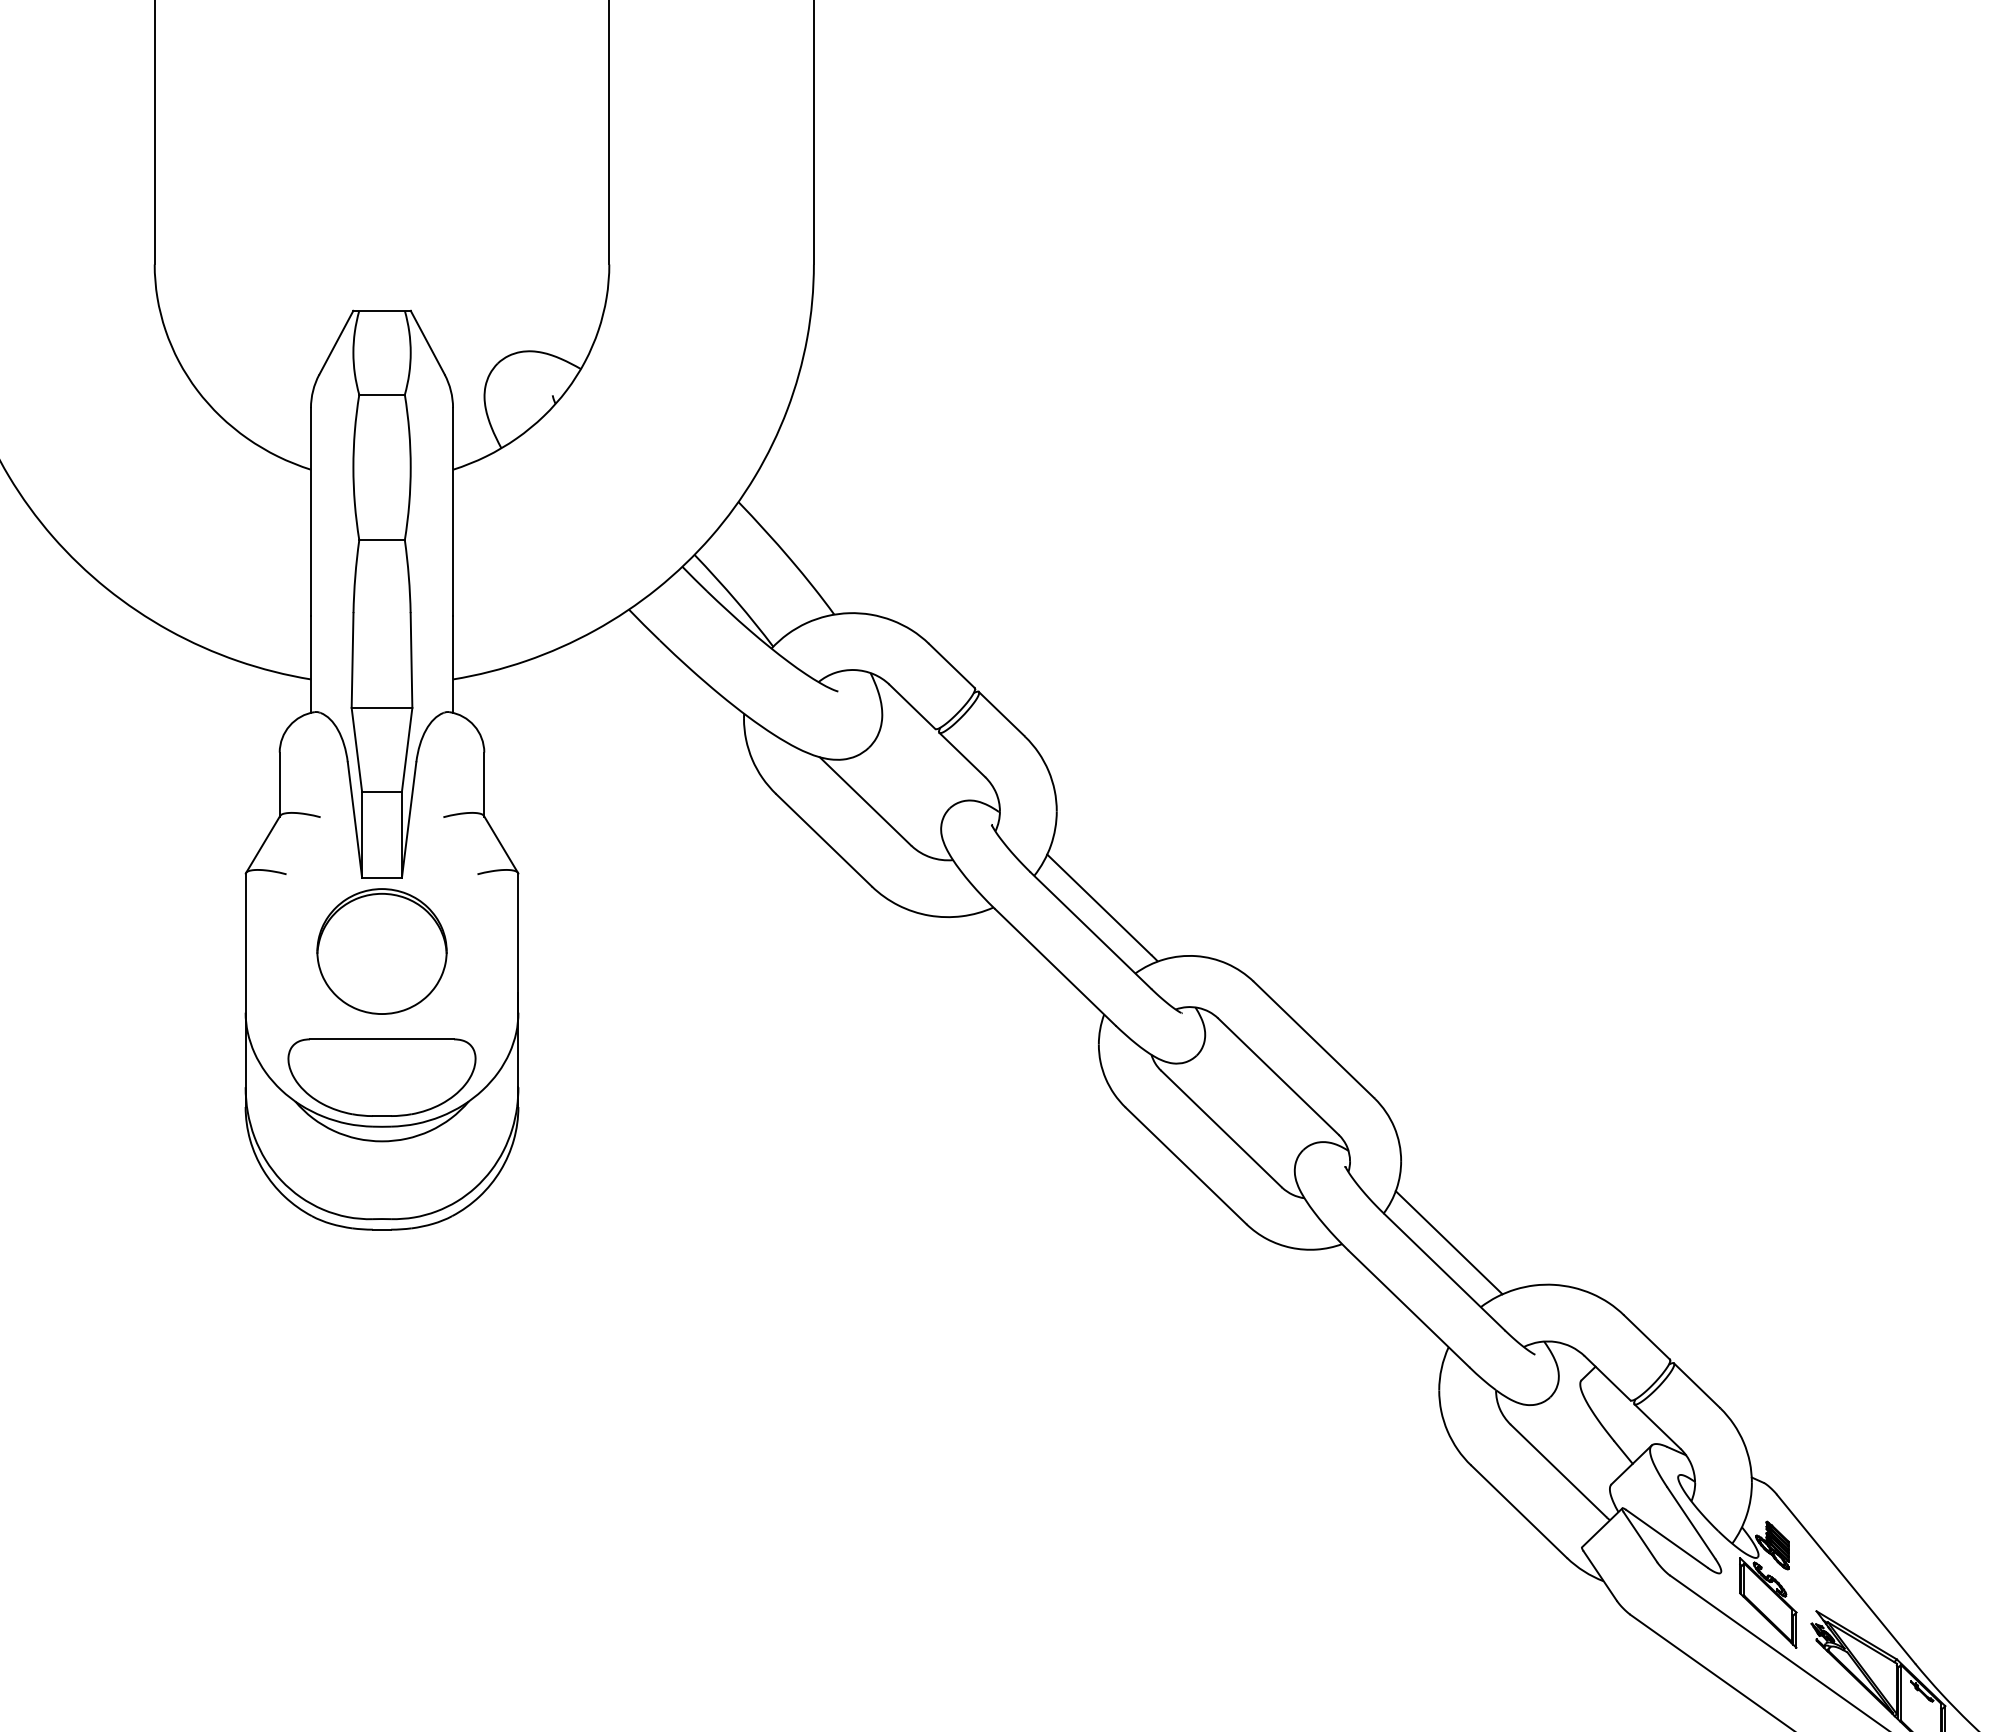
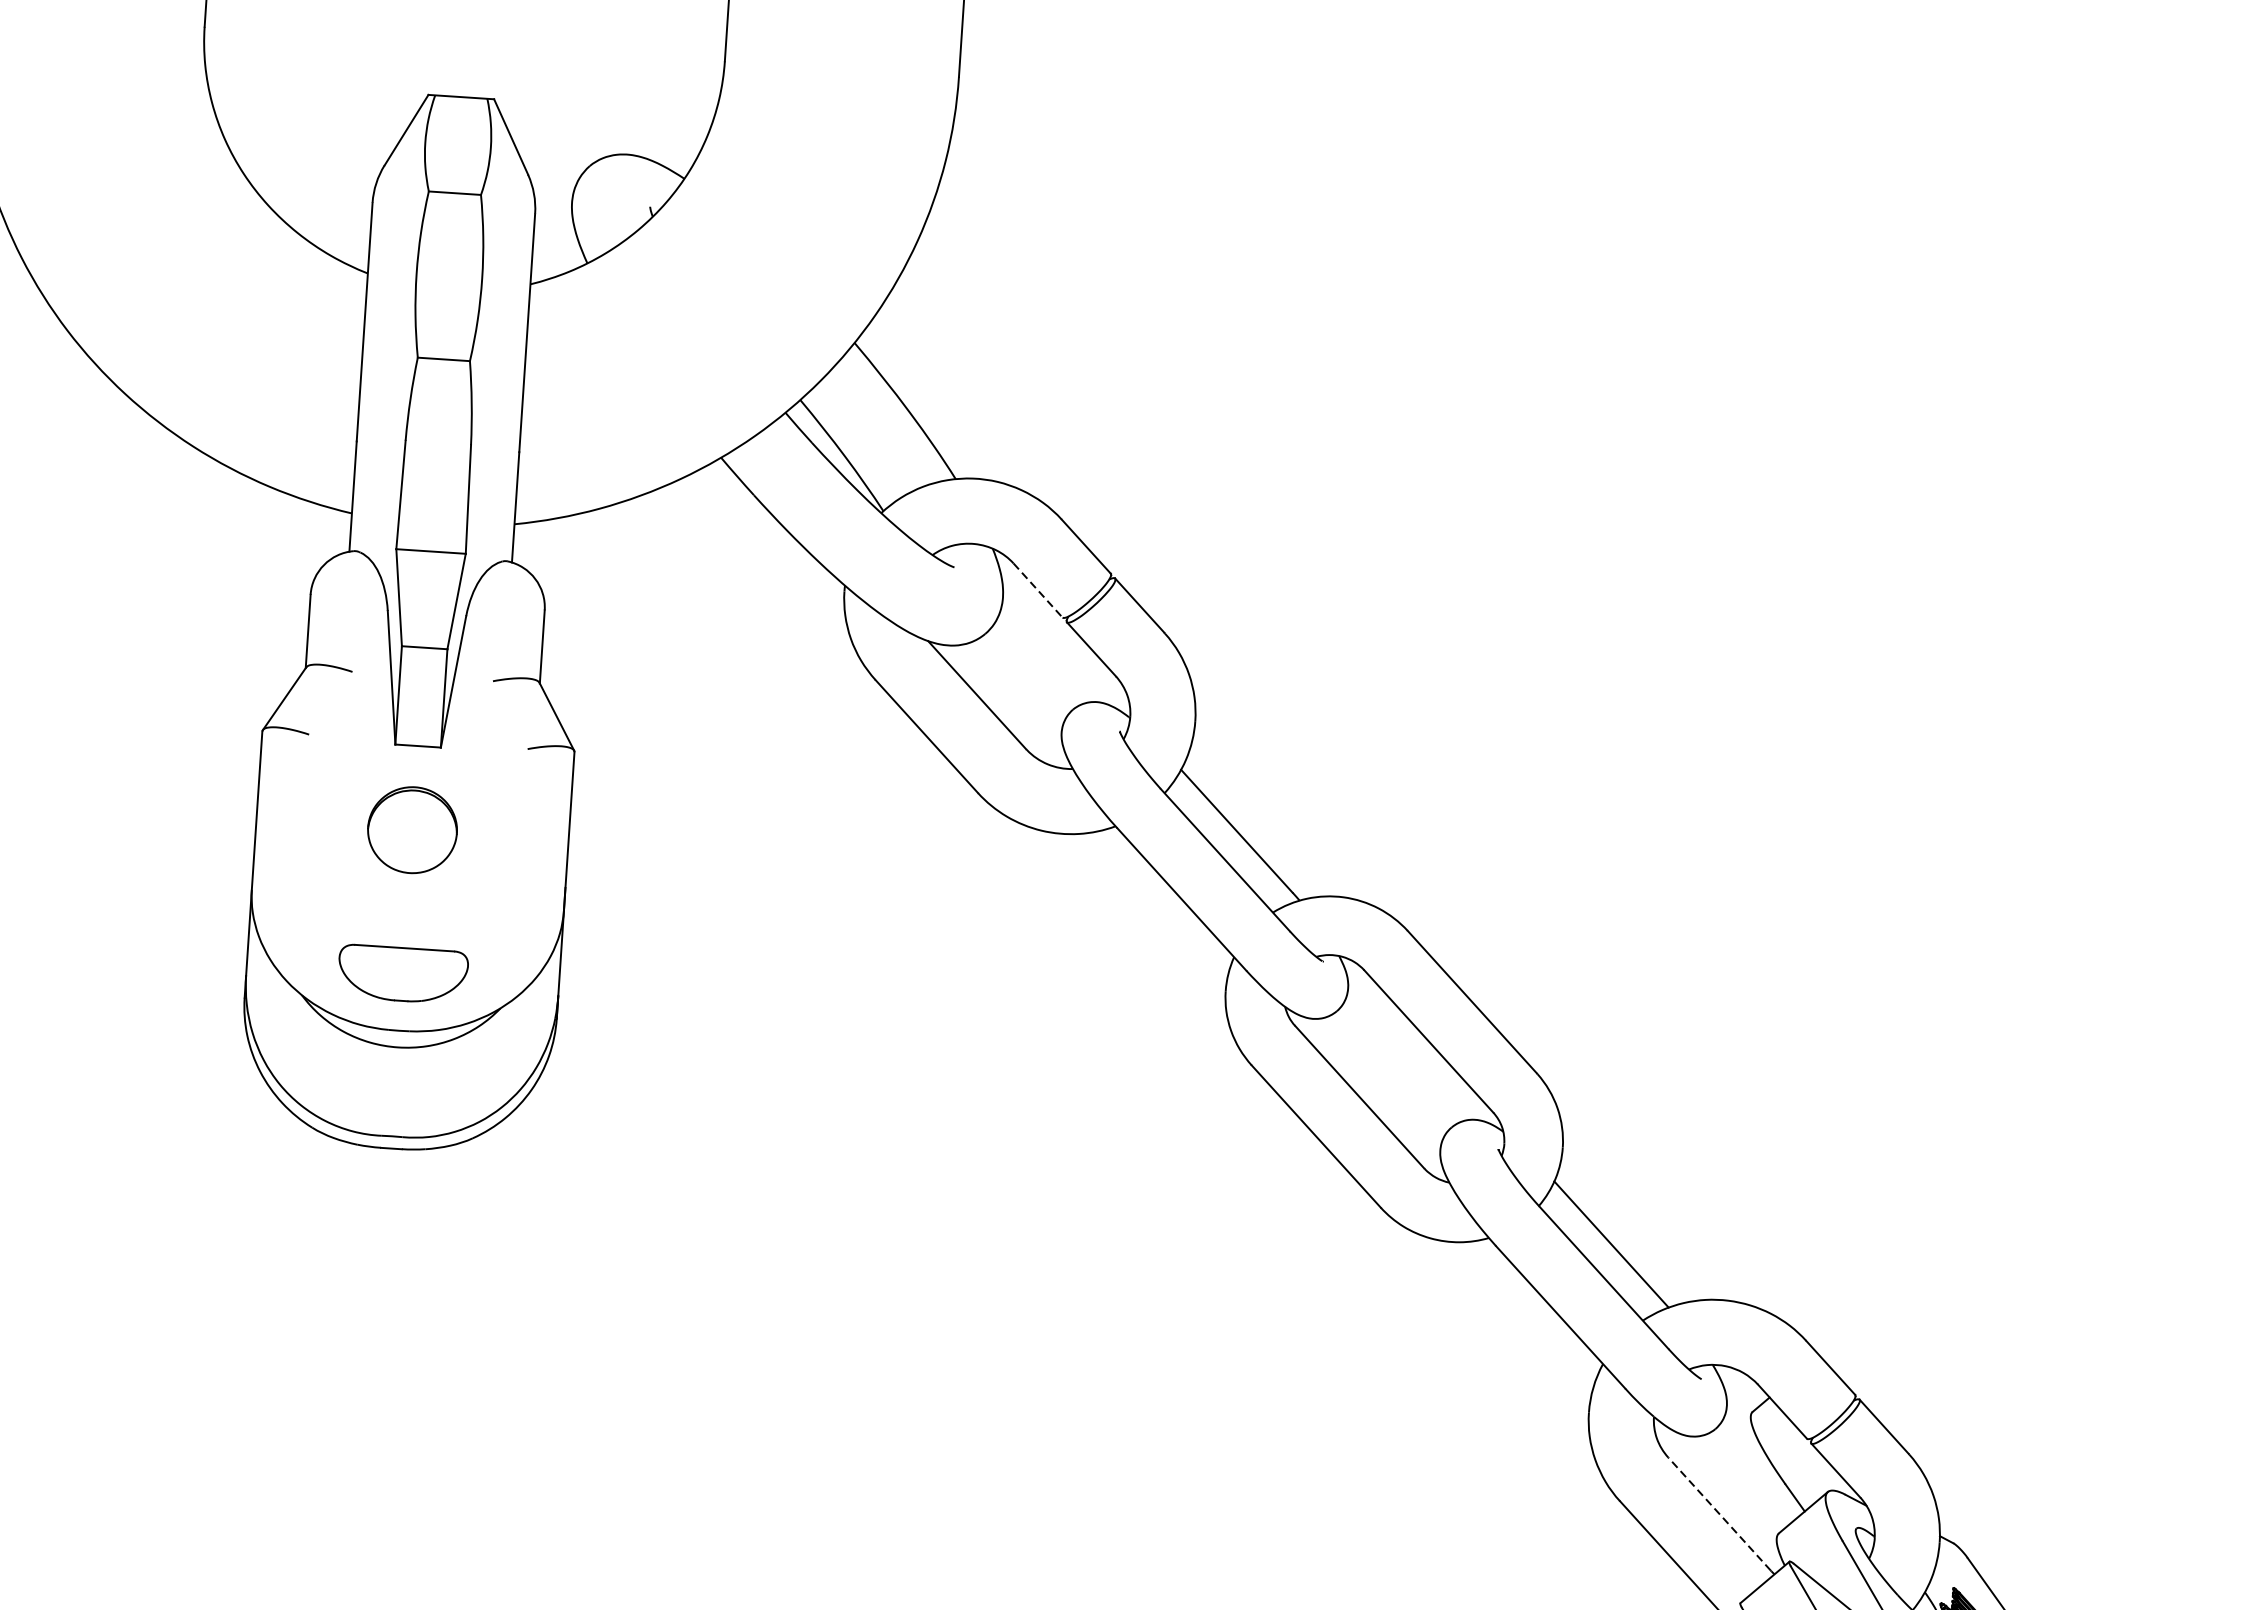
line: (912, 706) -> (1038, 590), solid -> dashed
part: (381, 951) -> (411, 830), size x0.6
part: (381, 1077) -> (402, 974), size x0.6
line: (1558, 1470) -> (1719, 1513), solid -> dashed

